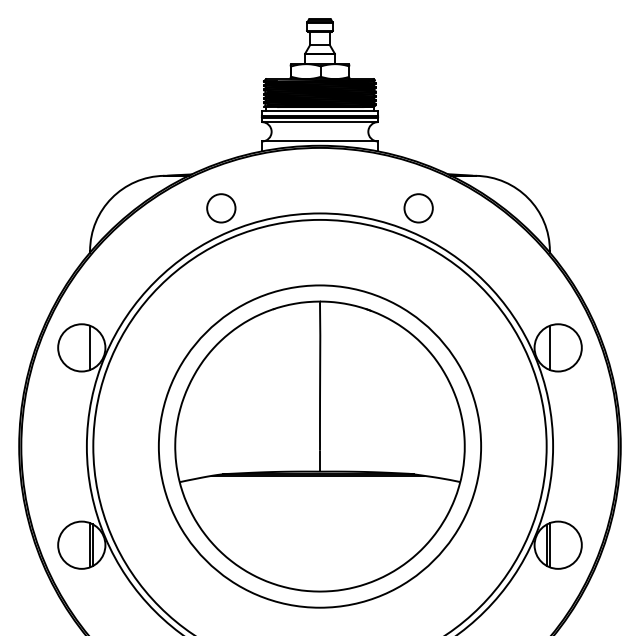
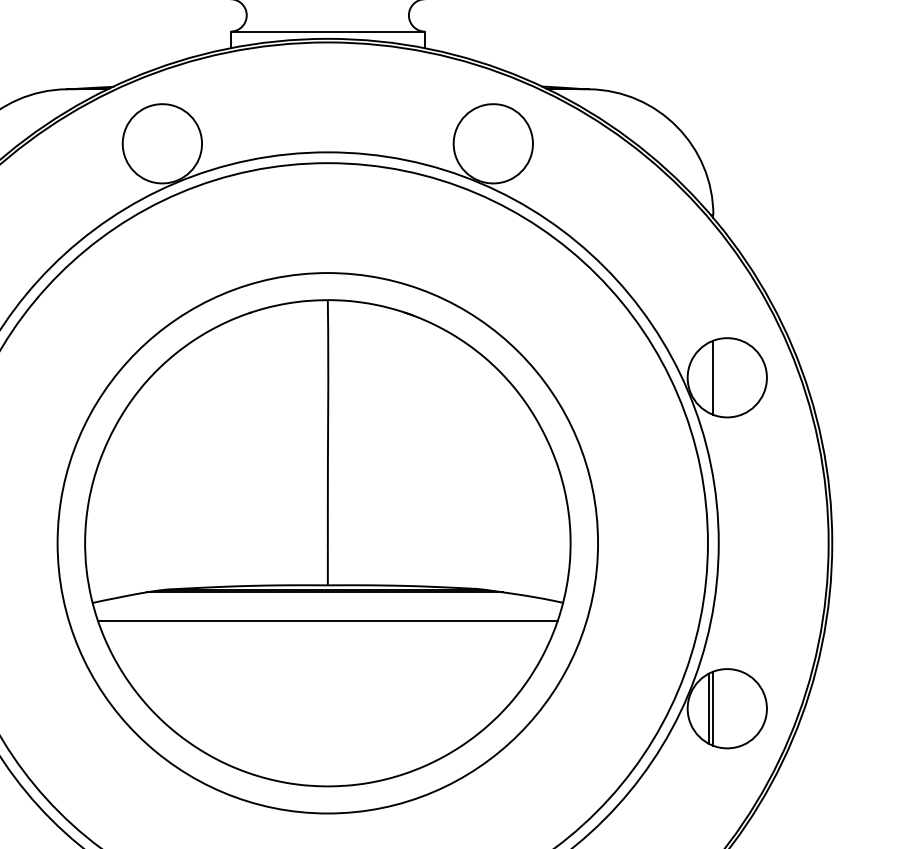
circle: (220, 208) -> (161, 144), size x1.67
circle: (418, 208) -> (493, 144), size x1.67
line: (319, 492) -> (327, 620), added

